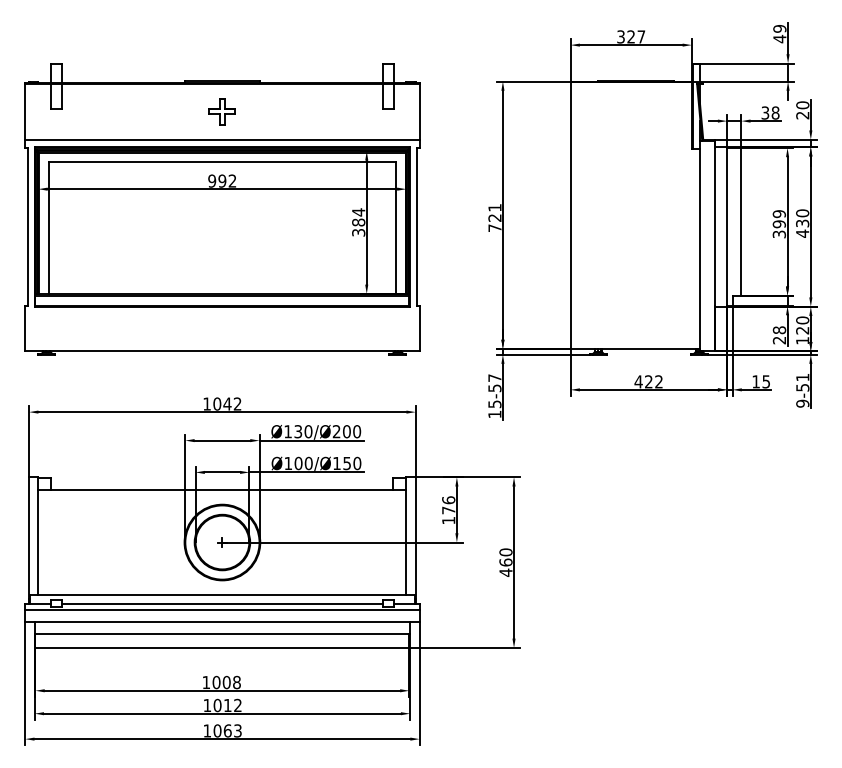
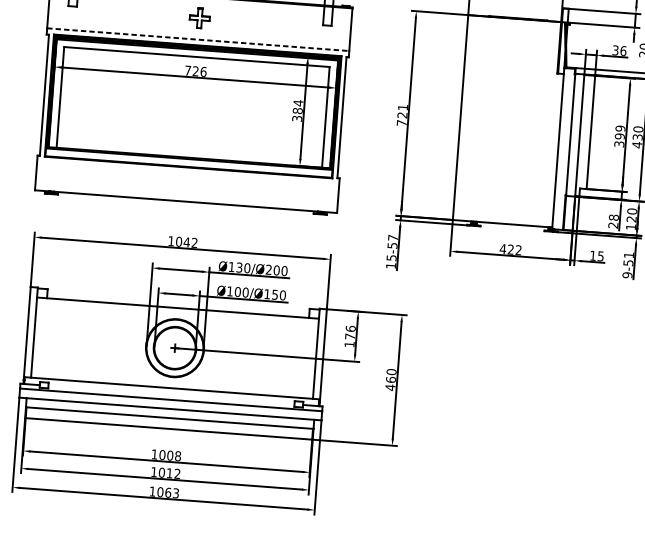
text: (775, 112) -> (623, 50), 38 -> 36
line: (222, 139) -> (198, 39), solid -> dashed
text: (222, 180) -> (195, 70), 992 -> 726
line: (222, 603) -> (171, 394), removed

